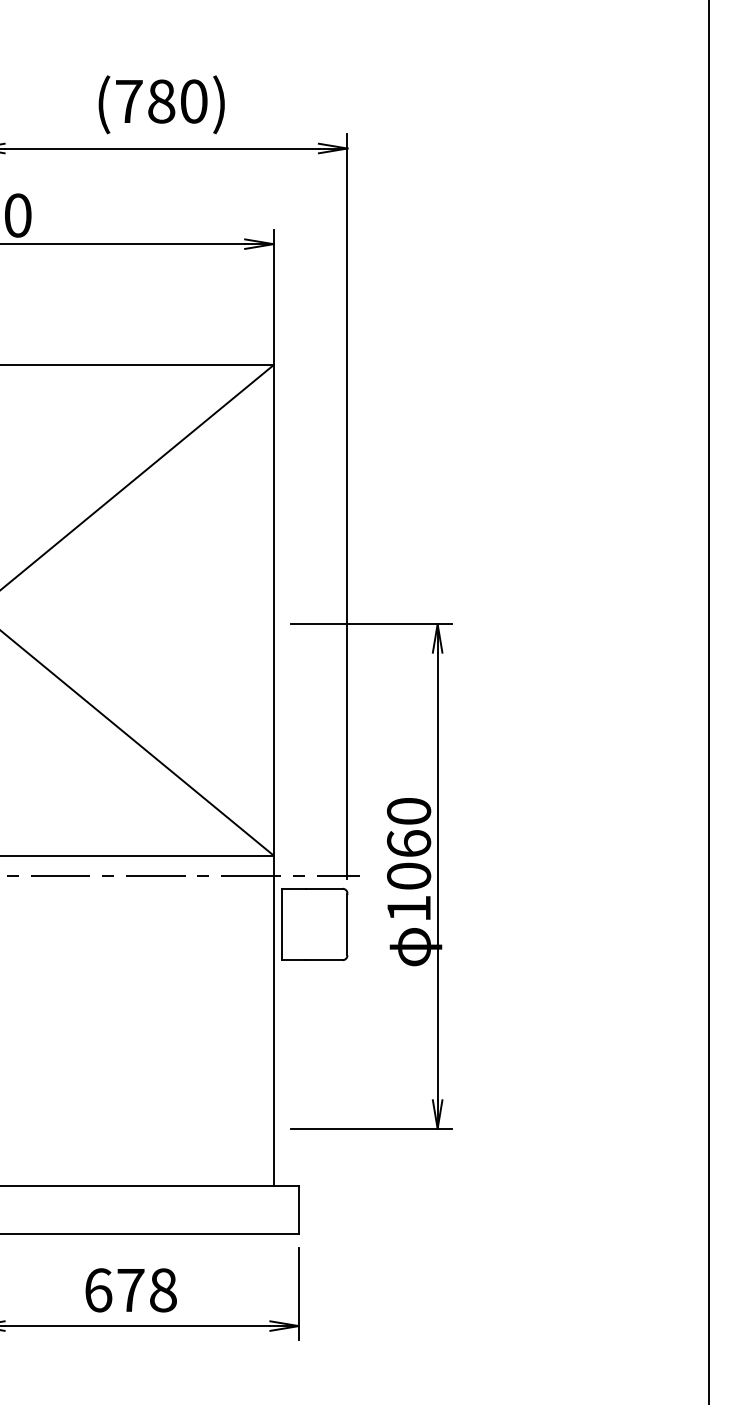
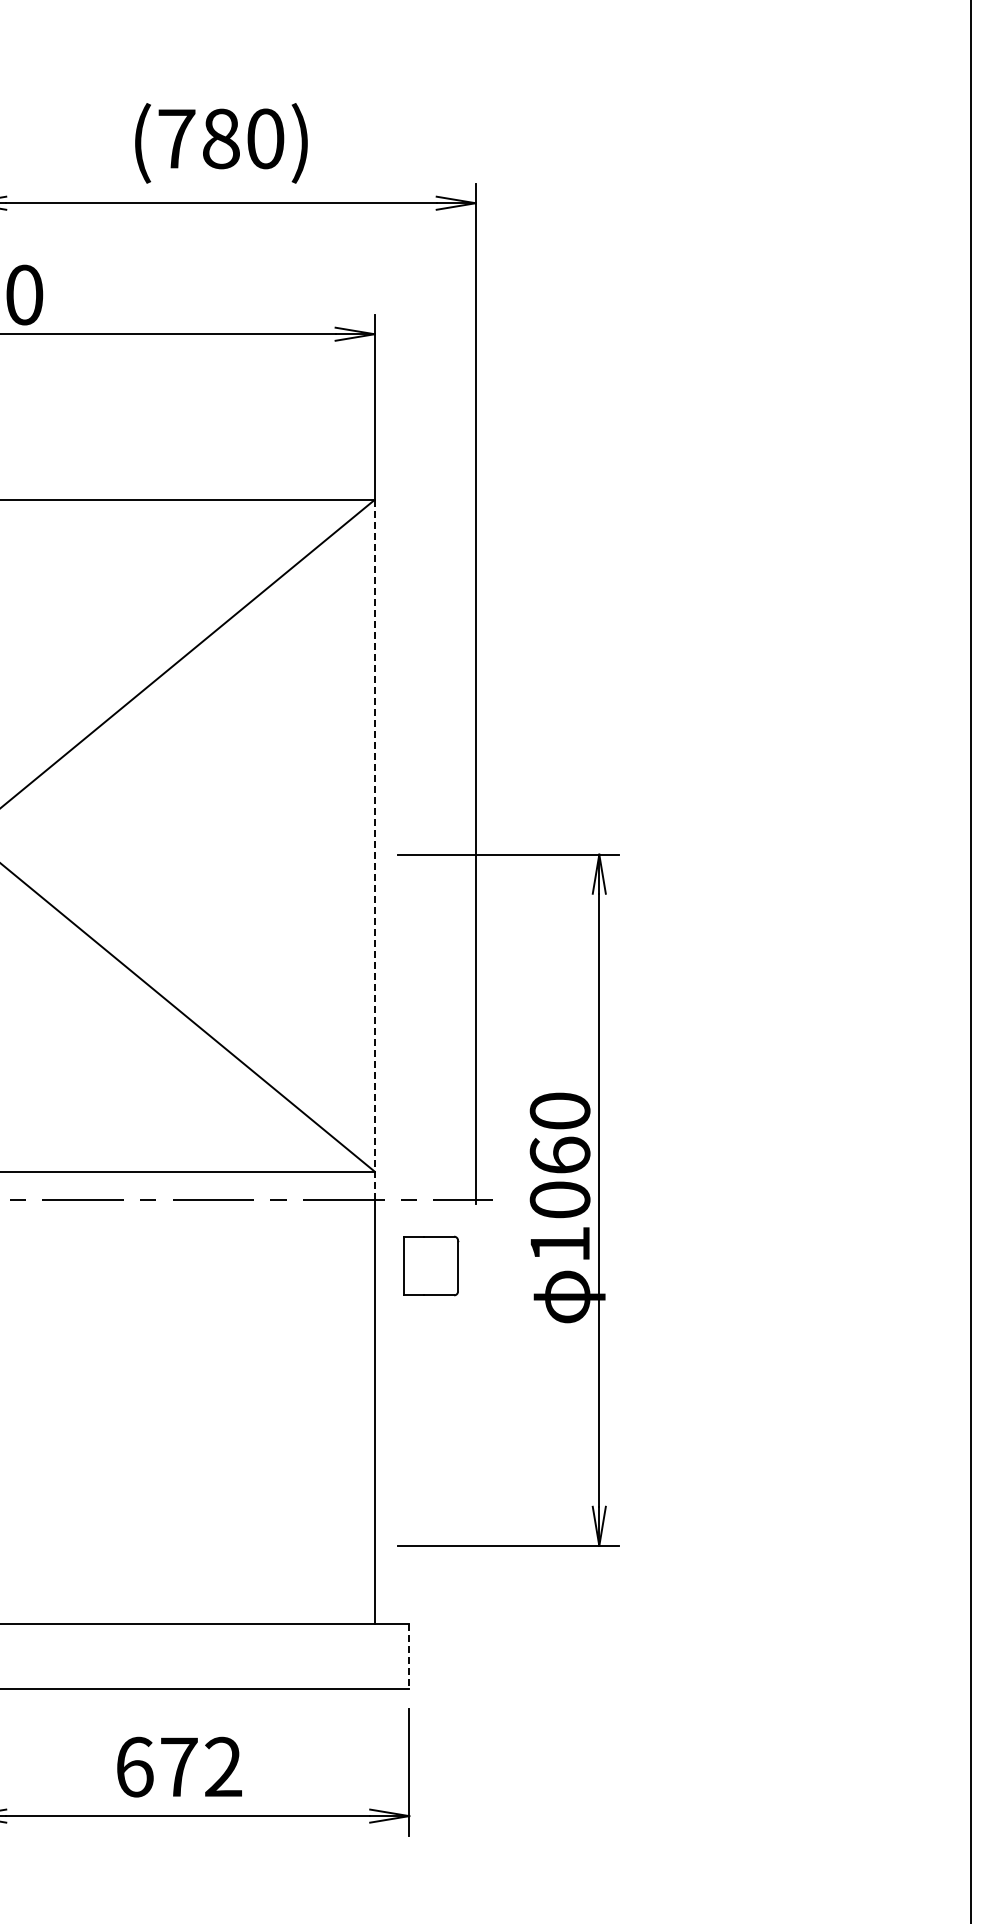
line: (273, 621) -> (374, 850), solid -> dashed
part: (315, 924) -> (431, 1265), size x0.6
line: (299, 1209) -> (409, 1656), solid -> dashed
text: (163, 1289) -> (223, 1766), 678 -> 672

